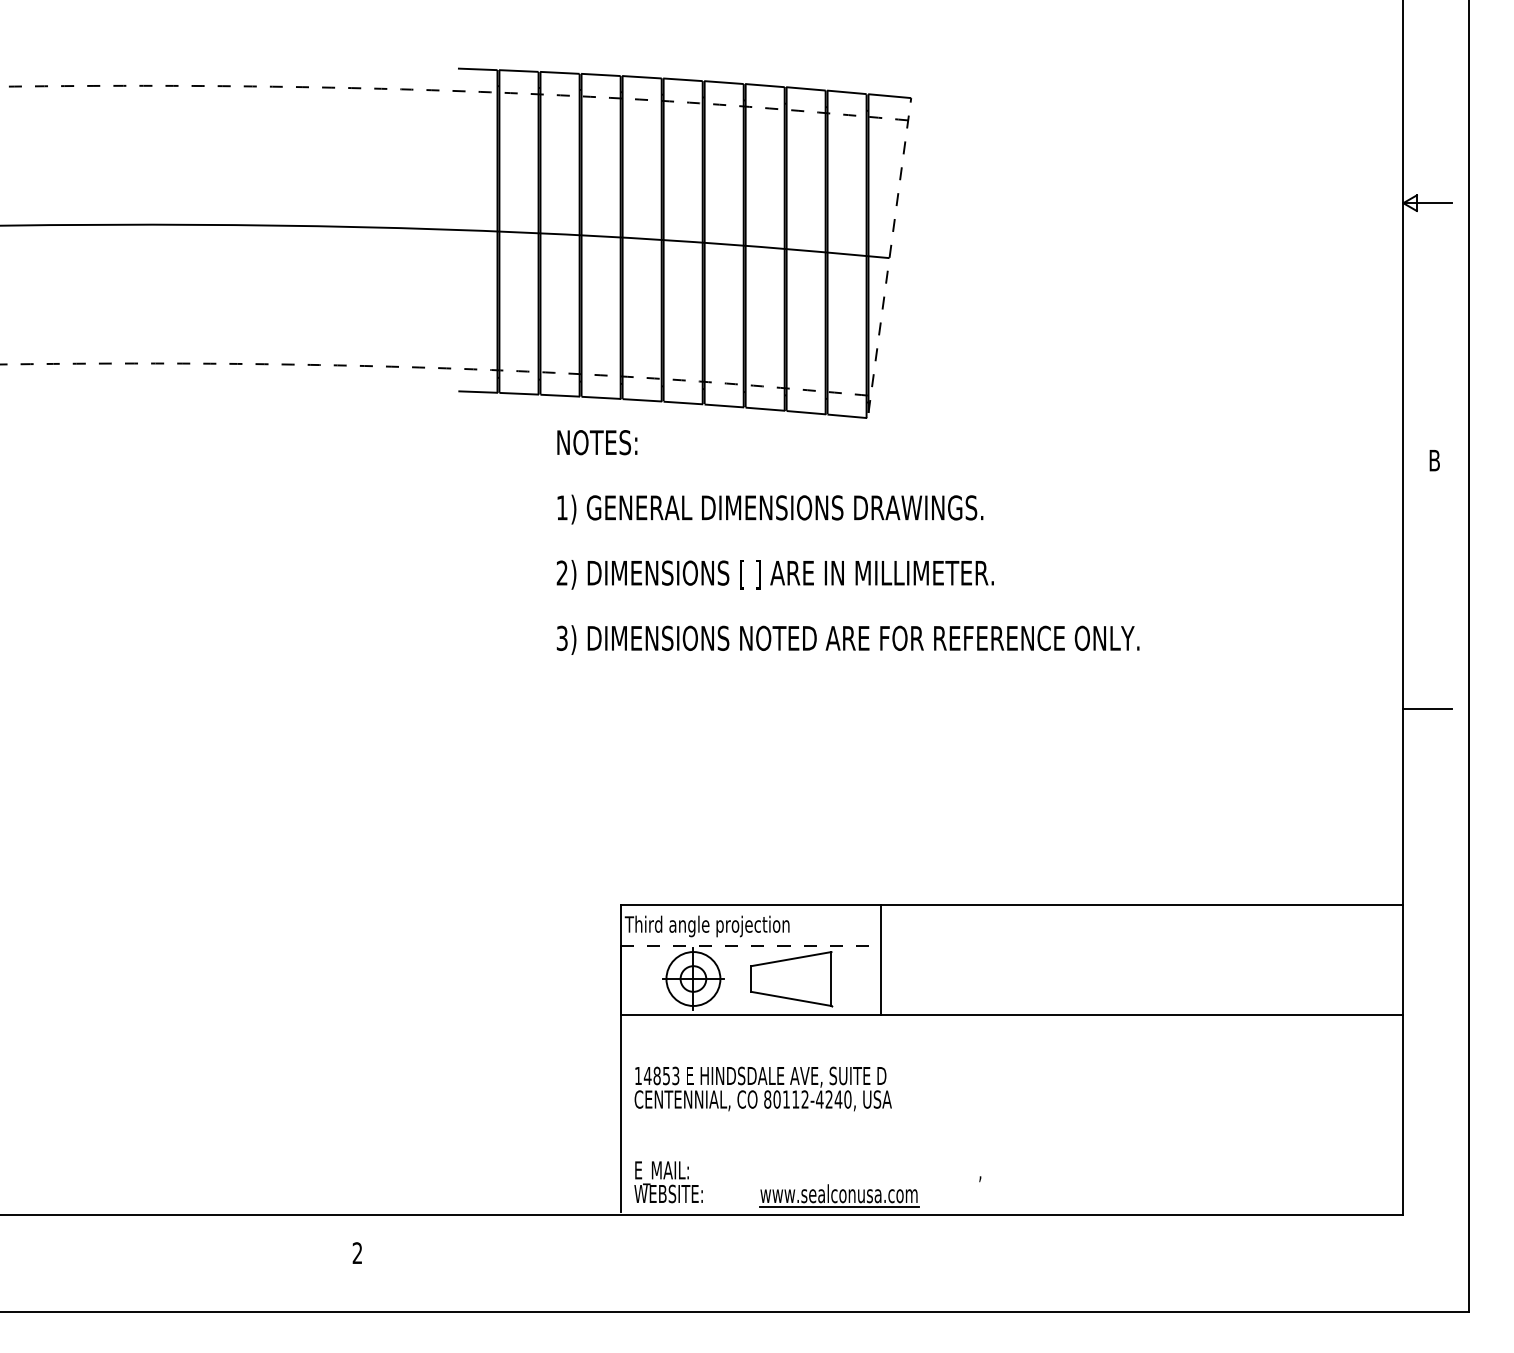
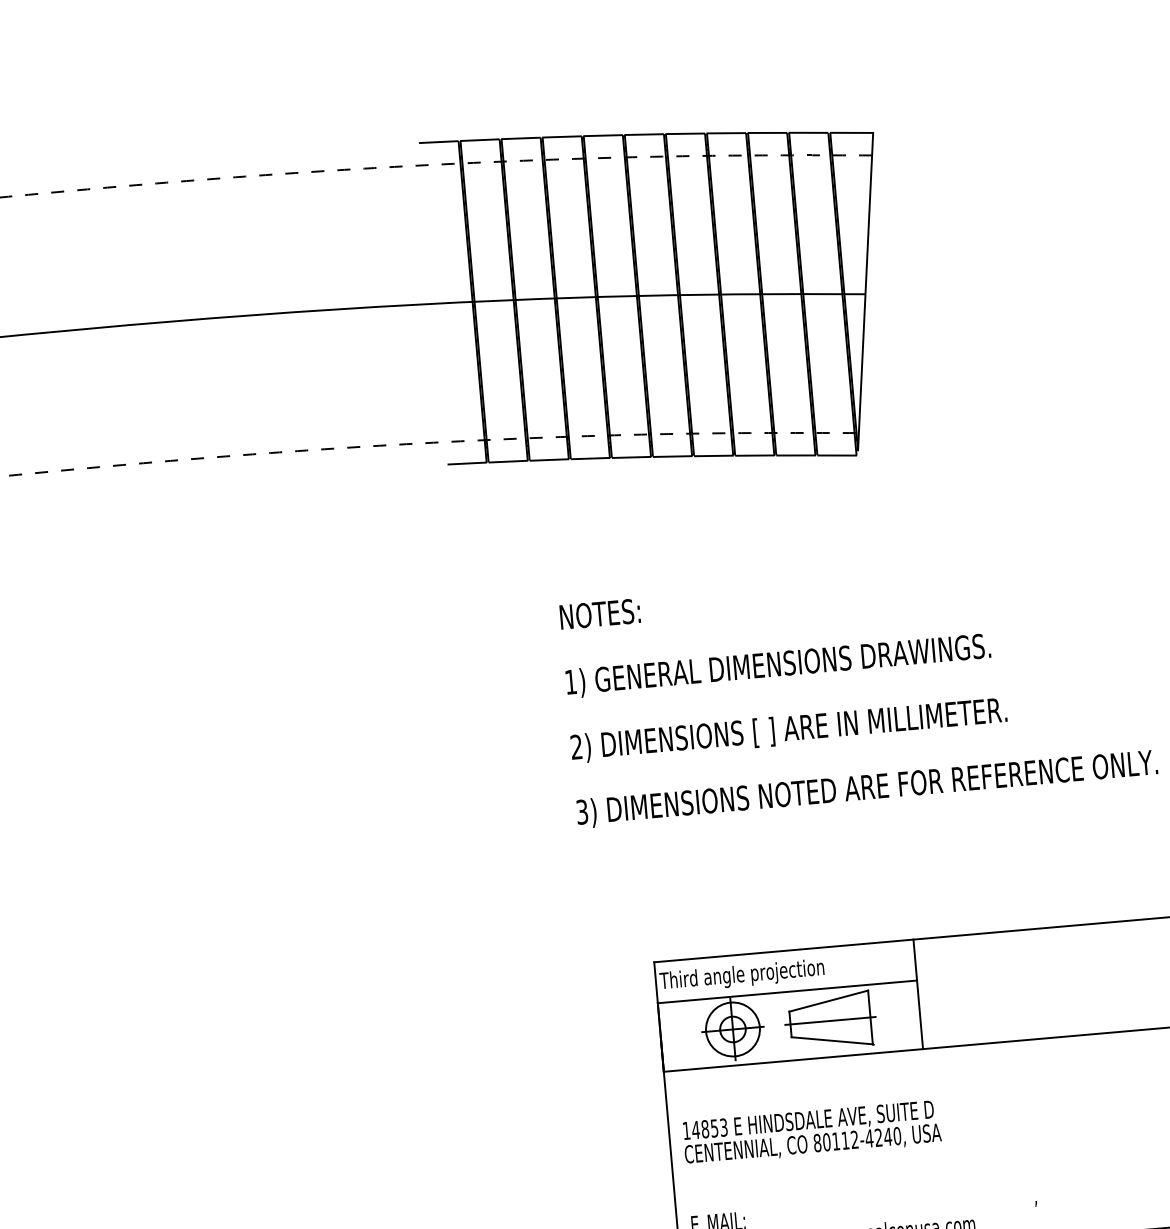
line: (889, 255) -> (865, 291), dashed -> solid
text: (847, 542) -> (858, 691), moved
line: (751, 946) -> (787, 992), dashed -> solid
line: (791, 979) -> (830, 1021), added

